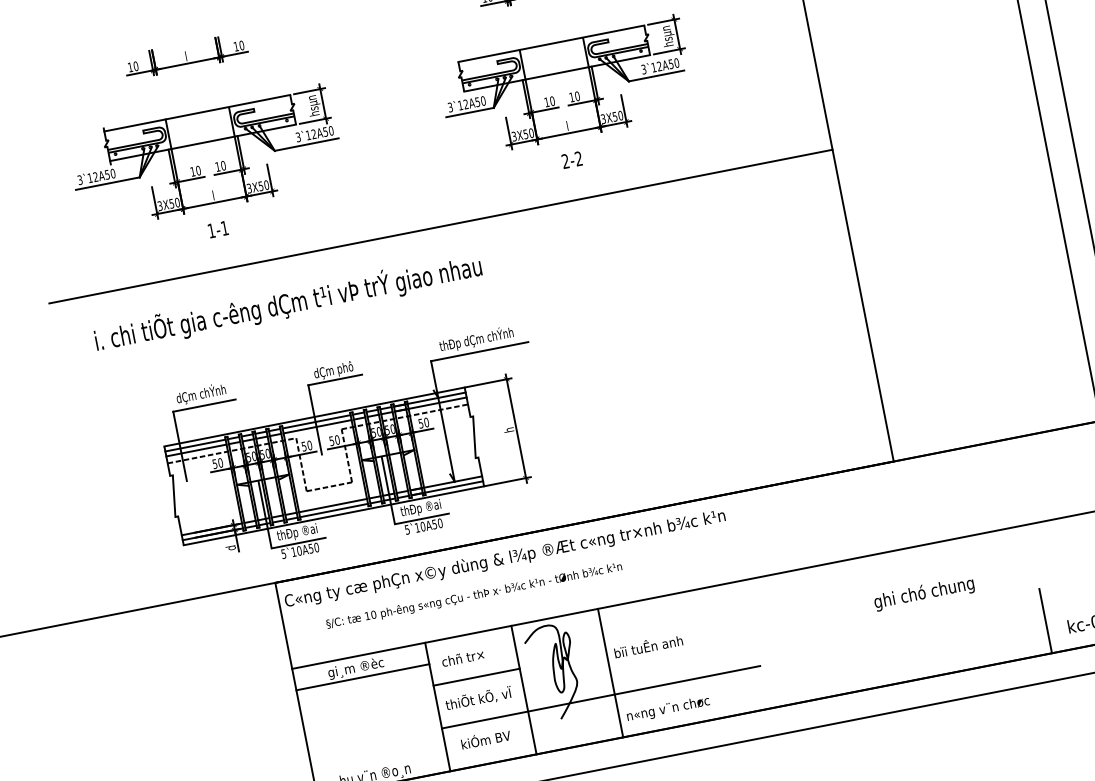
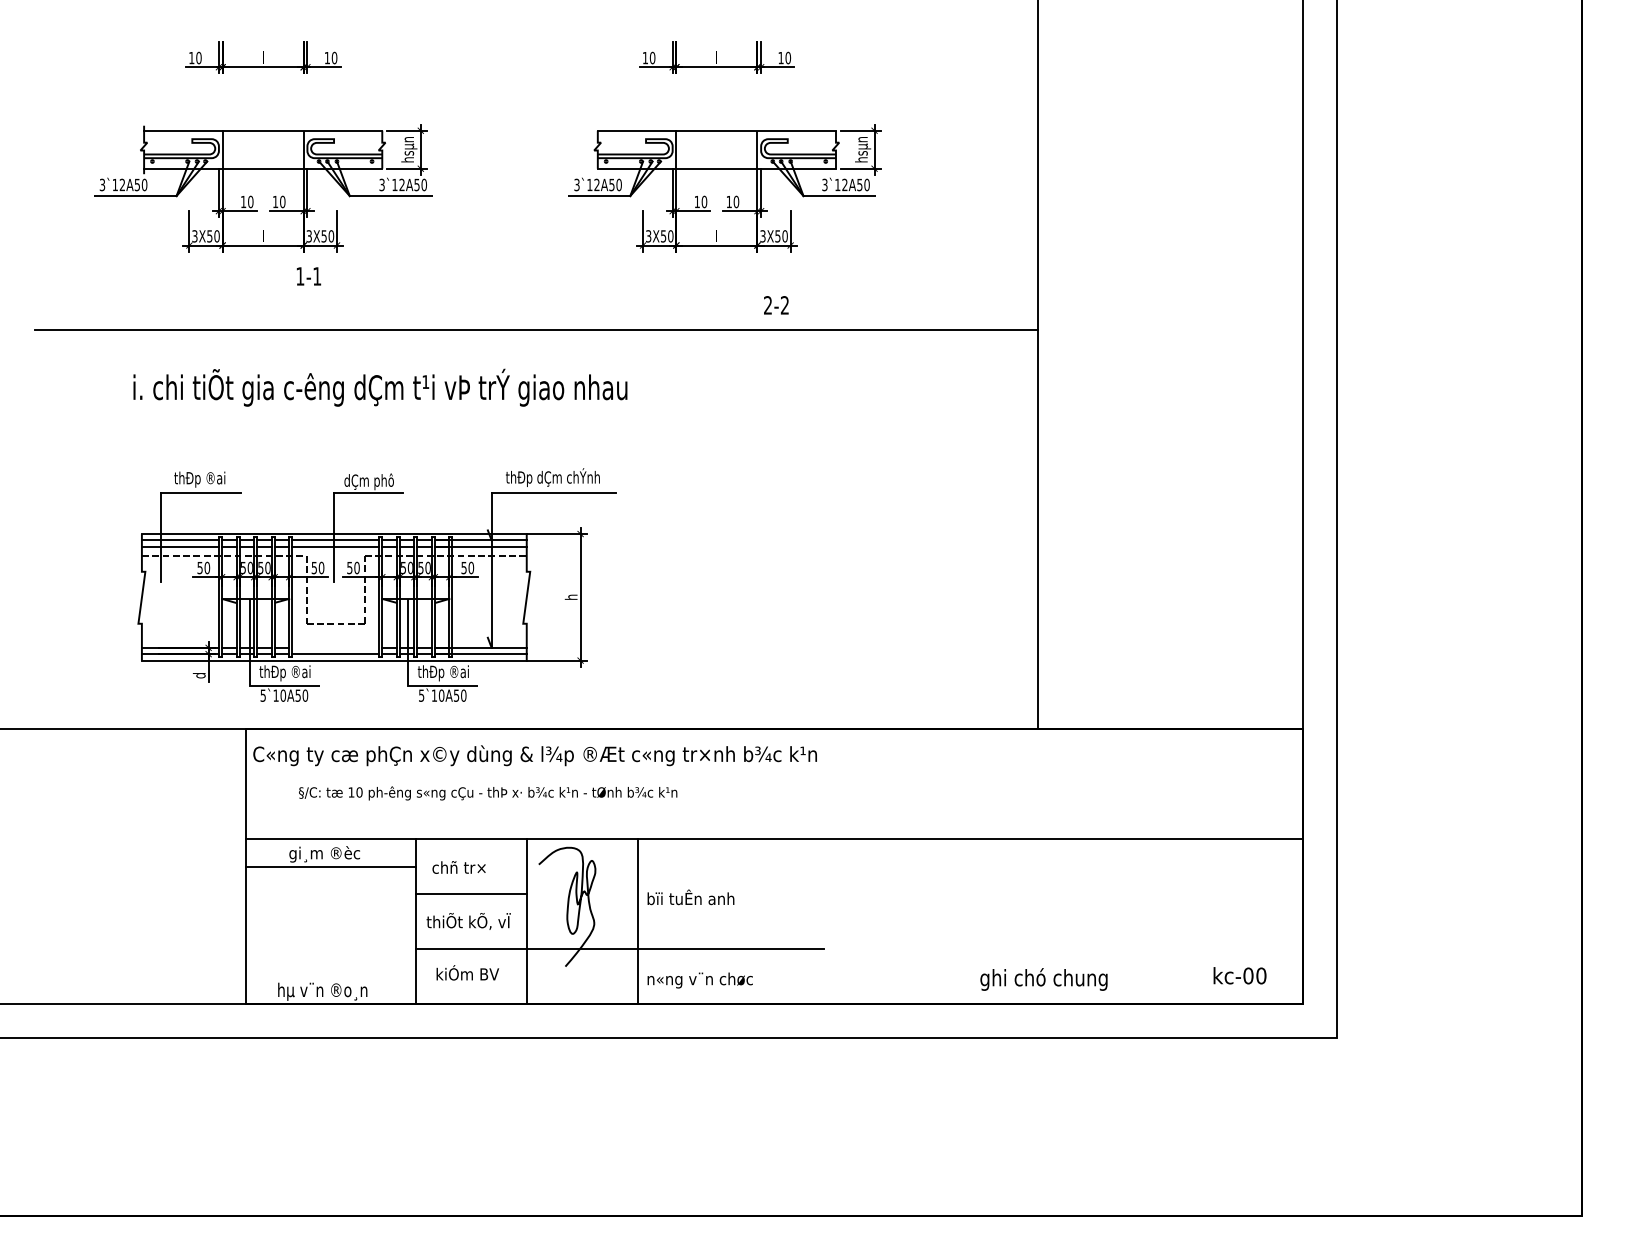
text: (572, 160) -> (776, 305), moved
text: (217, 229) -> (308, 276), moved
text: (288, 303) -> (380, 387), moved
text: (200, 393) -> (199, 477), dÇm chÝnh -> thÐp ®ai
line: (332, 505) -> (335, 647), removed
text: (923, 593) -> (1043, 979), moved
line: (1045, 620) -> (1187, 962), removed

